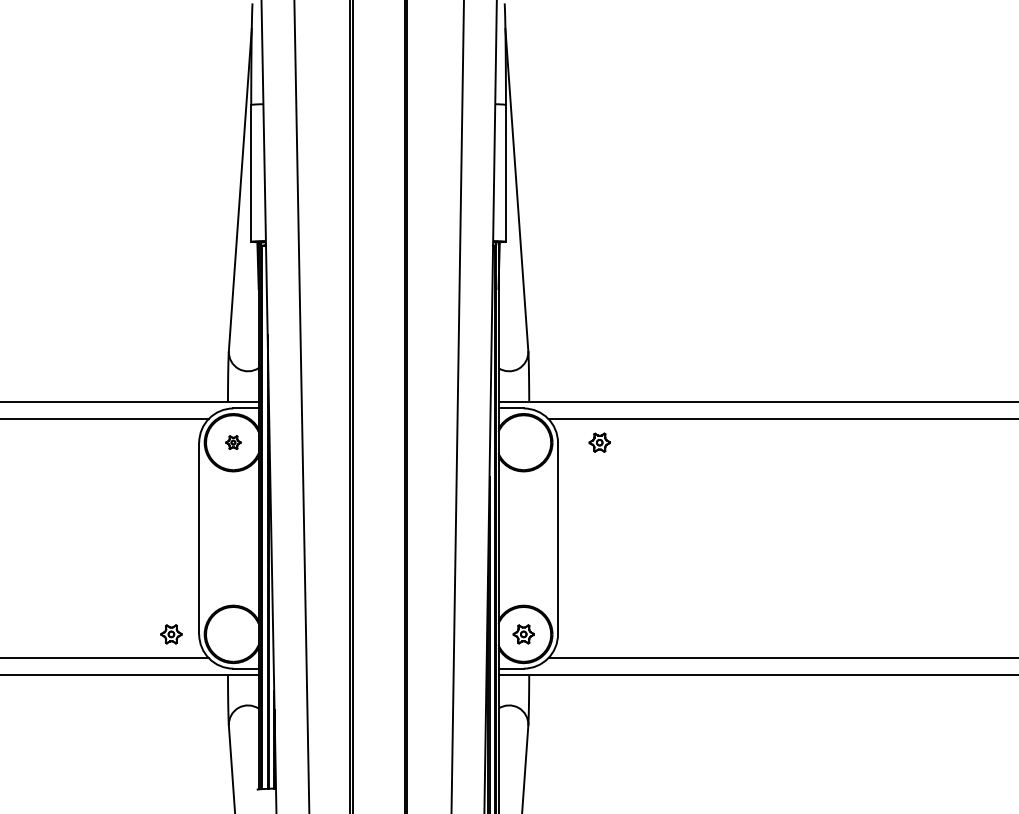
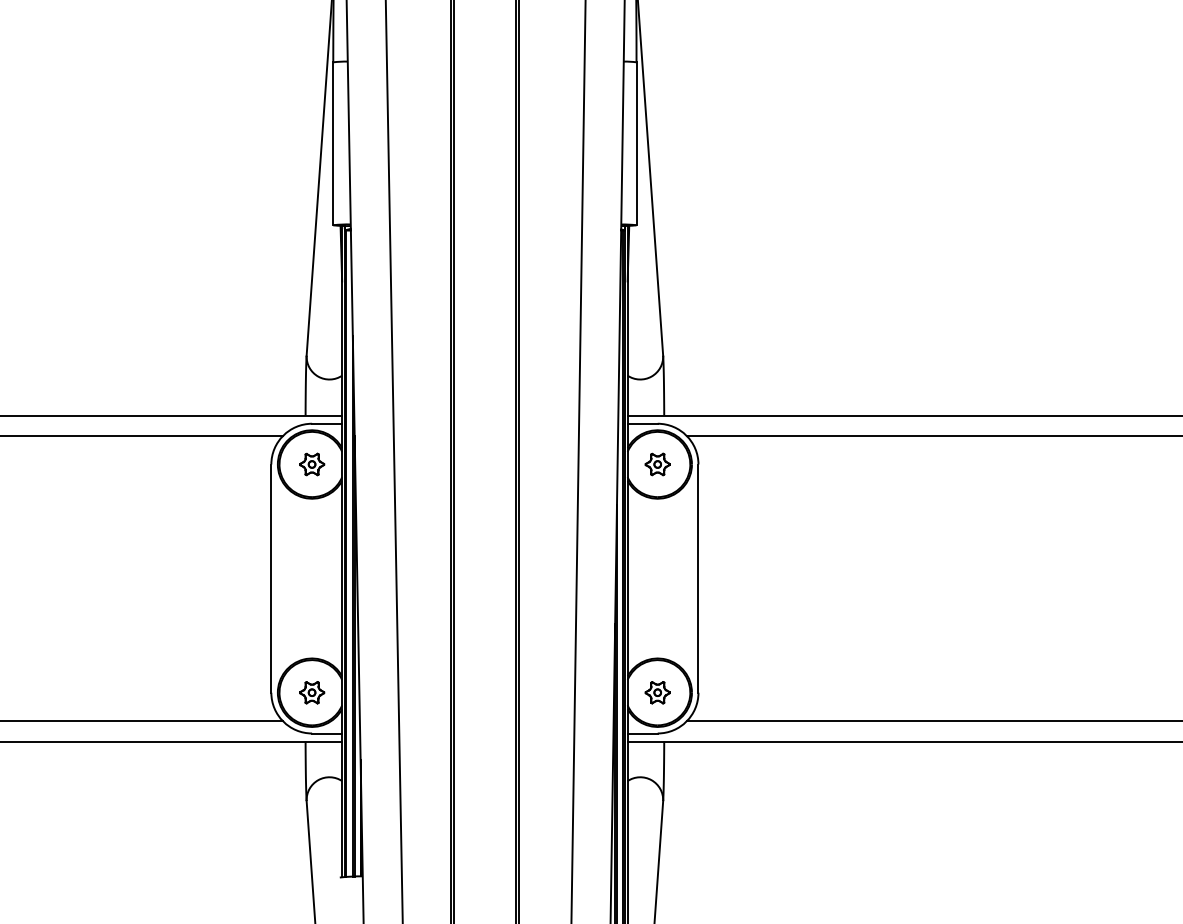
part: (233, 442) -> (312, 464), size x1.43
part: (599, 442) -> (657, 464), moved
part: (171, 634) -> (312, 692), moved

